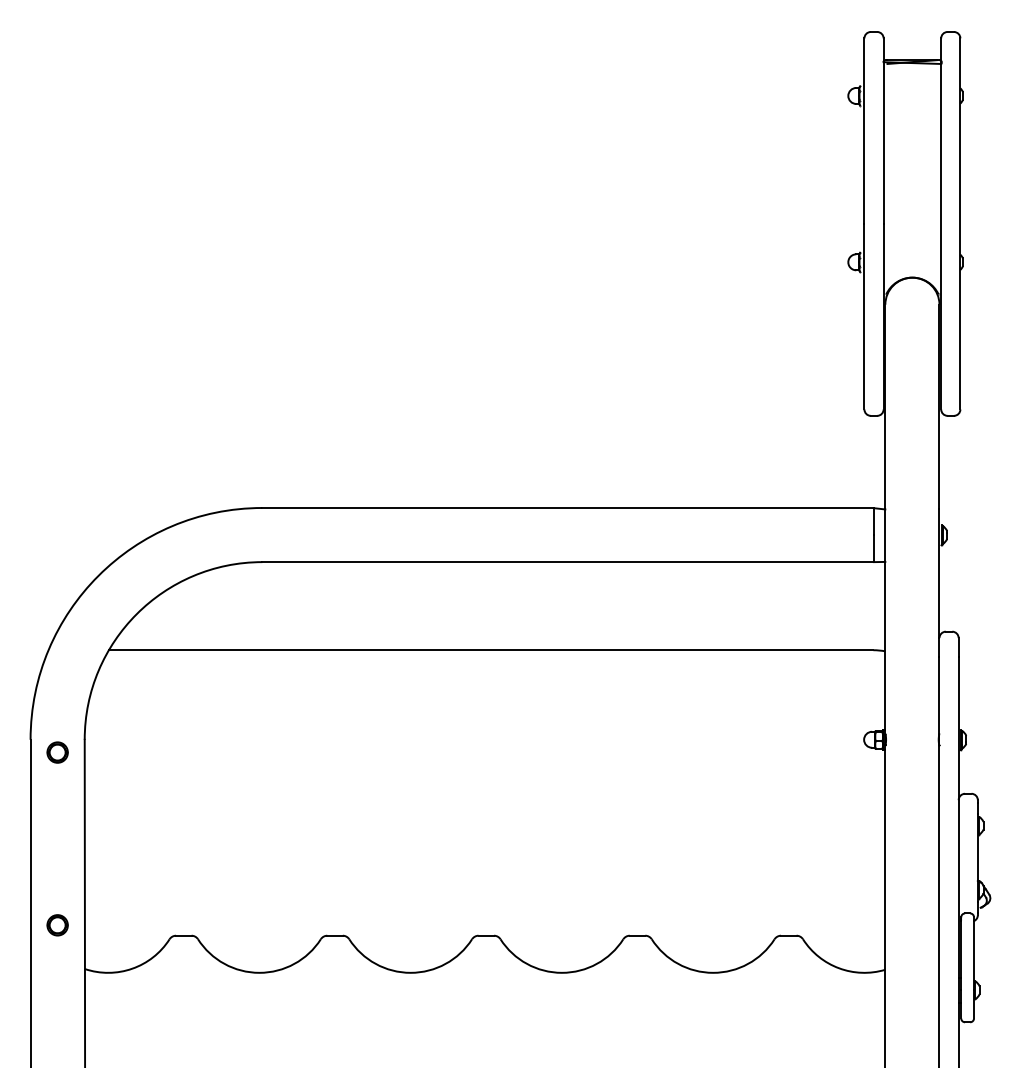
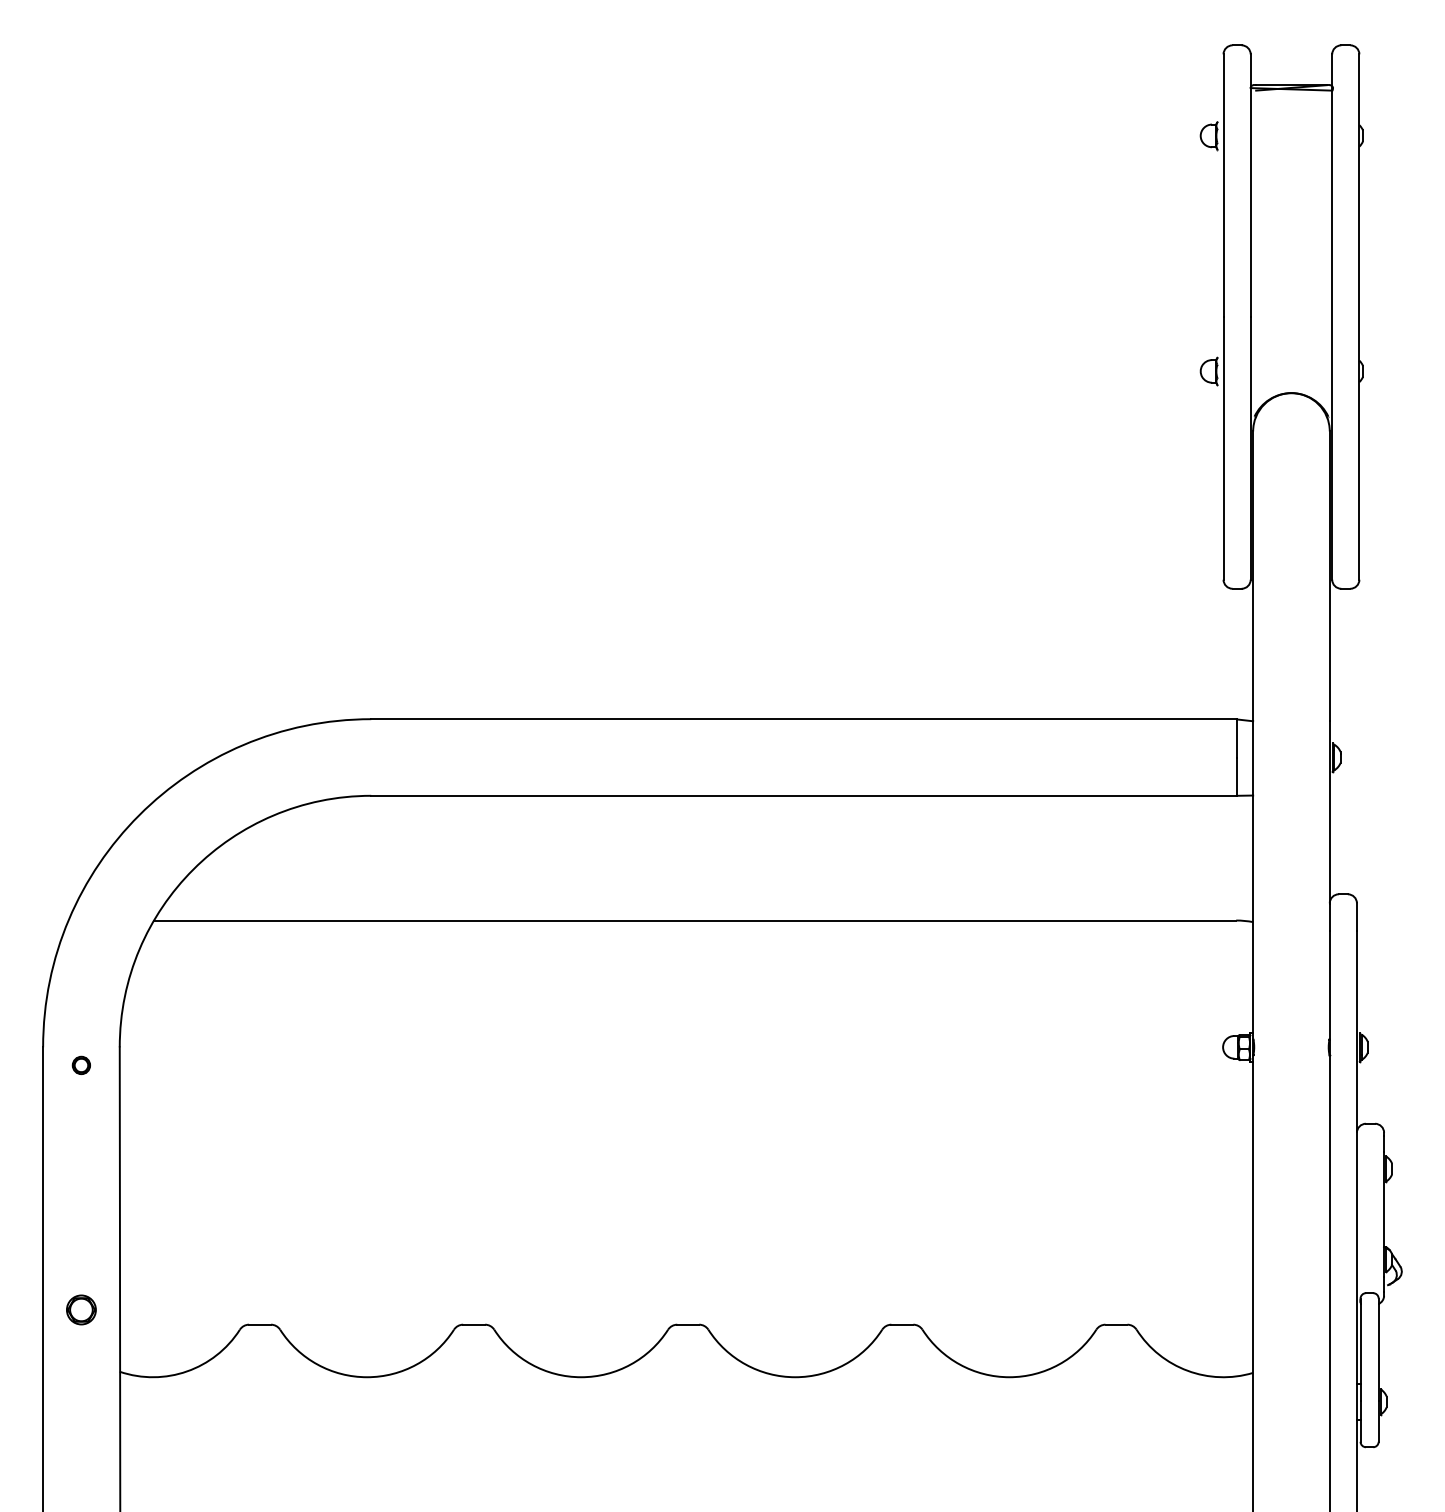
part: (57, 752) -> (81, 1065), size x0.6

